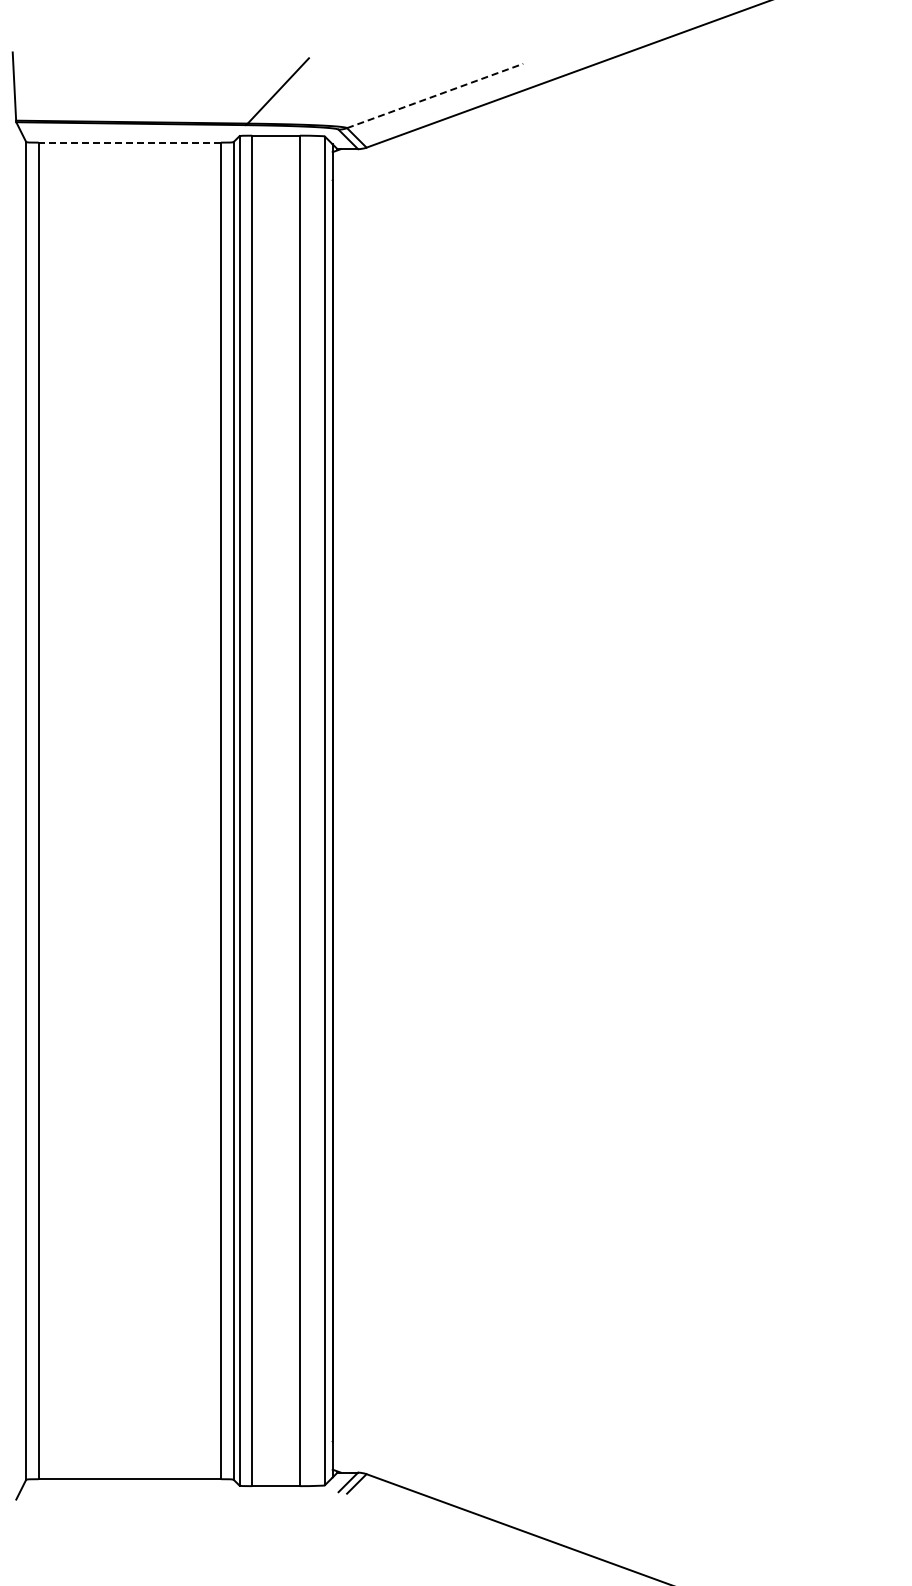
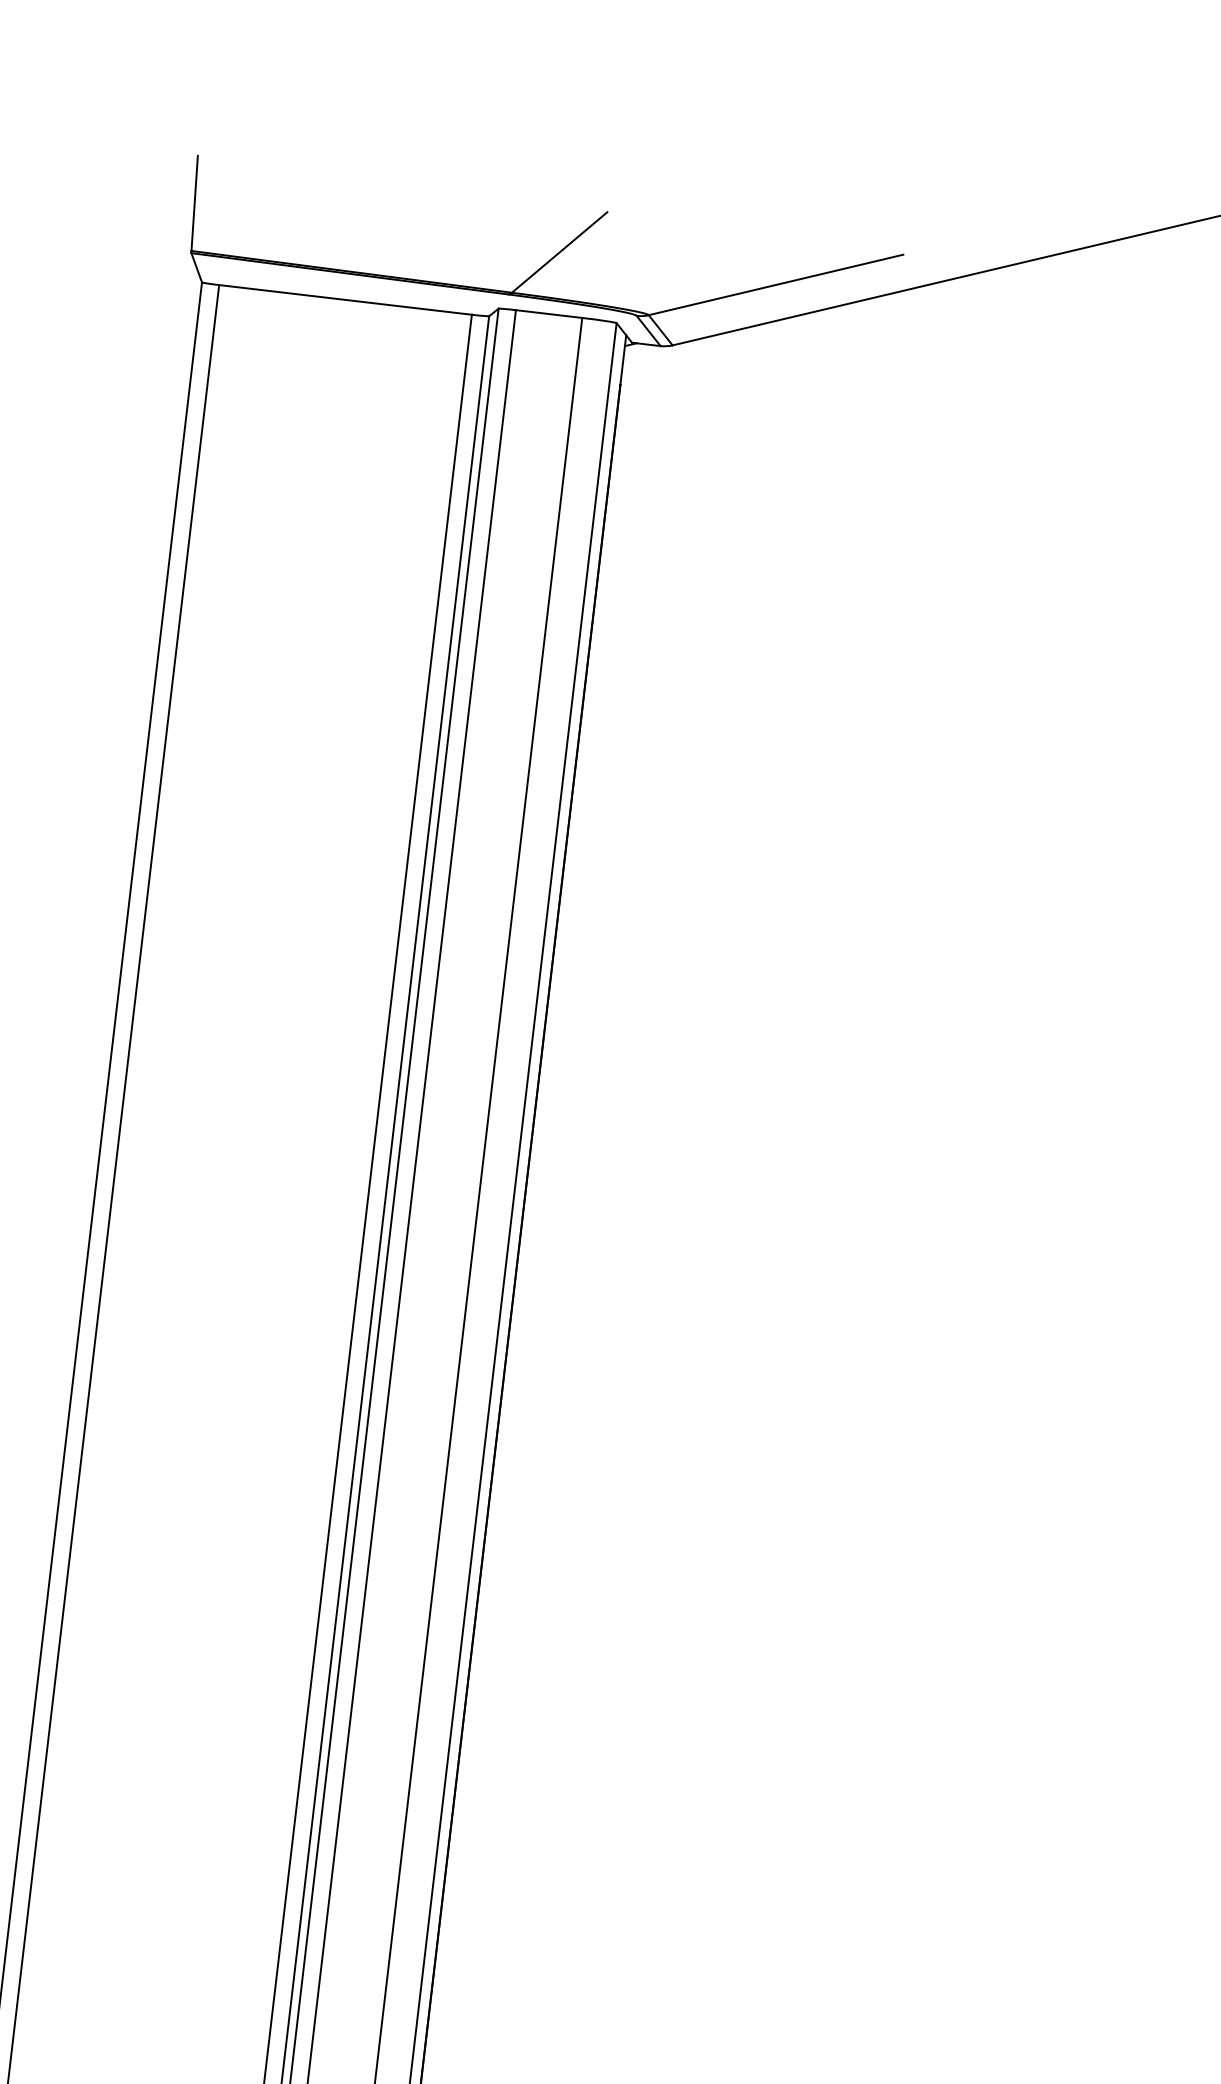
line: (435, 95) -> (776, 284), dashed -> solid
line: (129, 142) -> (344, 299), dashed -> solid

